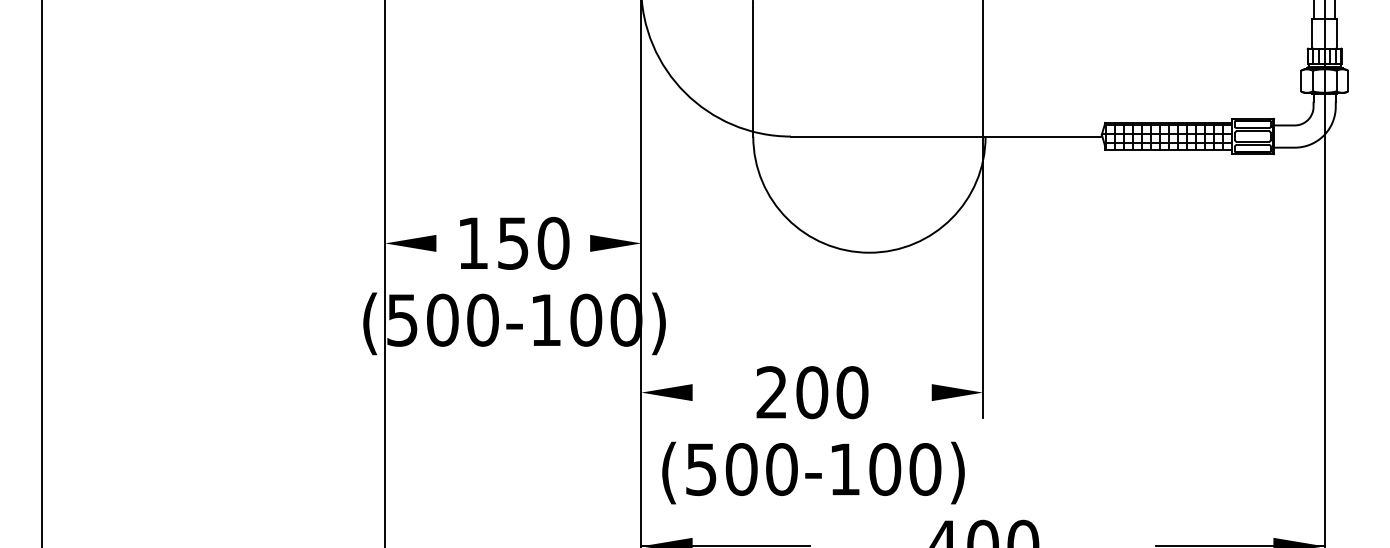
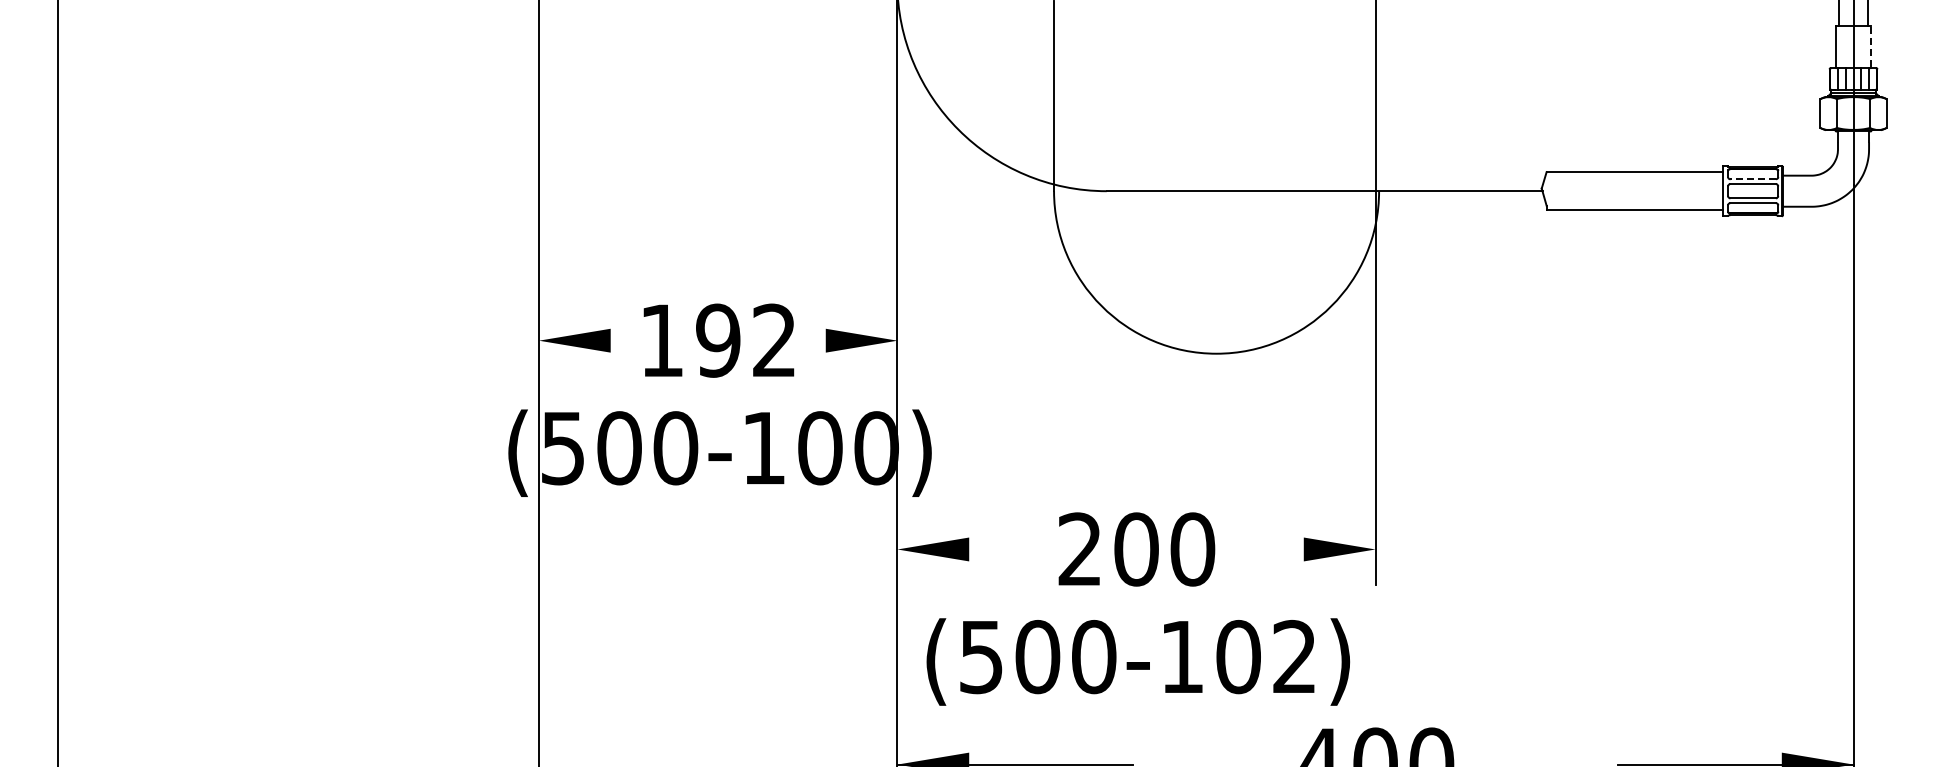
line: (1336, 33) -> (1870, 46), solid -> dashed
line: (1253, 128) -> (1753, 179), solid -> dashed
hatch: (1166, 136) -> (1632, 191), removed
text: (533, 243) -> (746, 340), 150 -> 192
text: (925, 469) -> (1294, 656), (500-100) -> (500-102)

